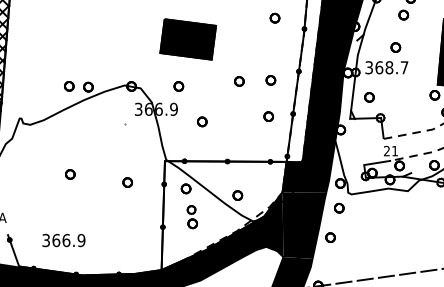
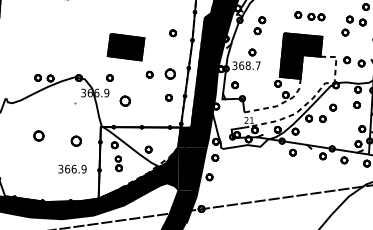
part: (187, 39) -> (125, 47), moved
part: (271, 79) -> (170, 73), size x1.6
part: (202, 122) -> (125, 101), size x1.6
part: (69, 173) -> (38, 135), size x1.6
part: (127, 181) -> (76, 140), size x1.6
text: (63, 239) -> (72, 168), moved

